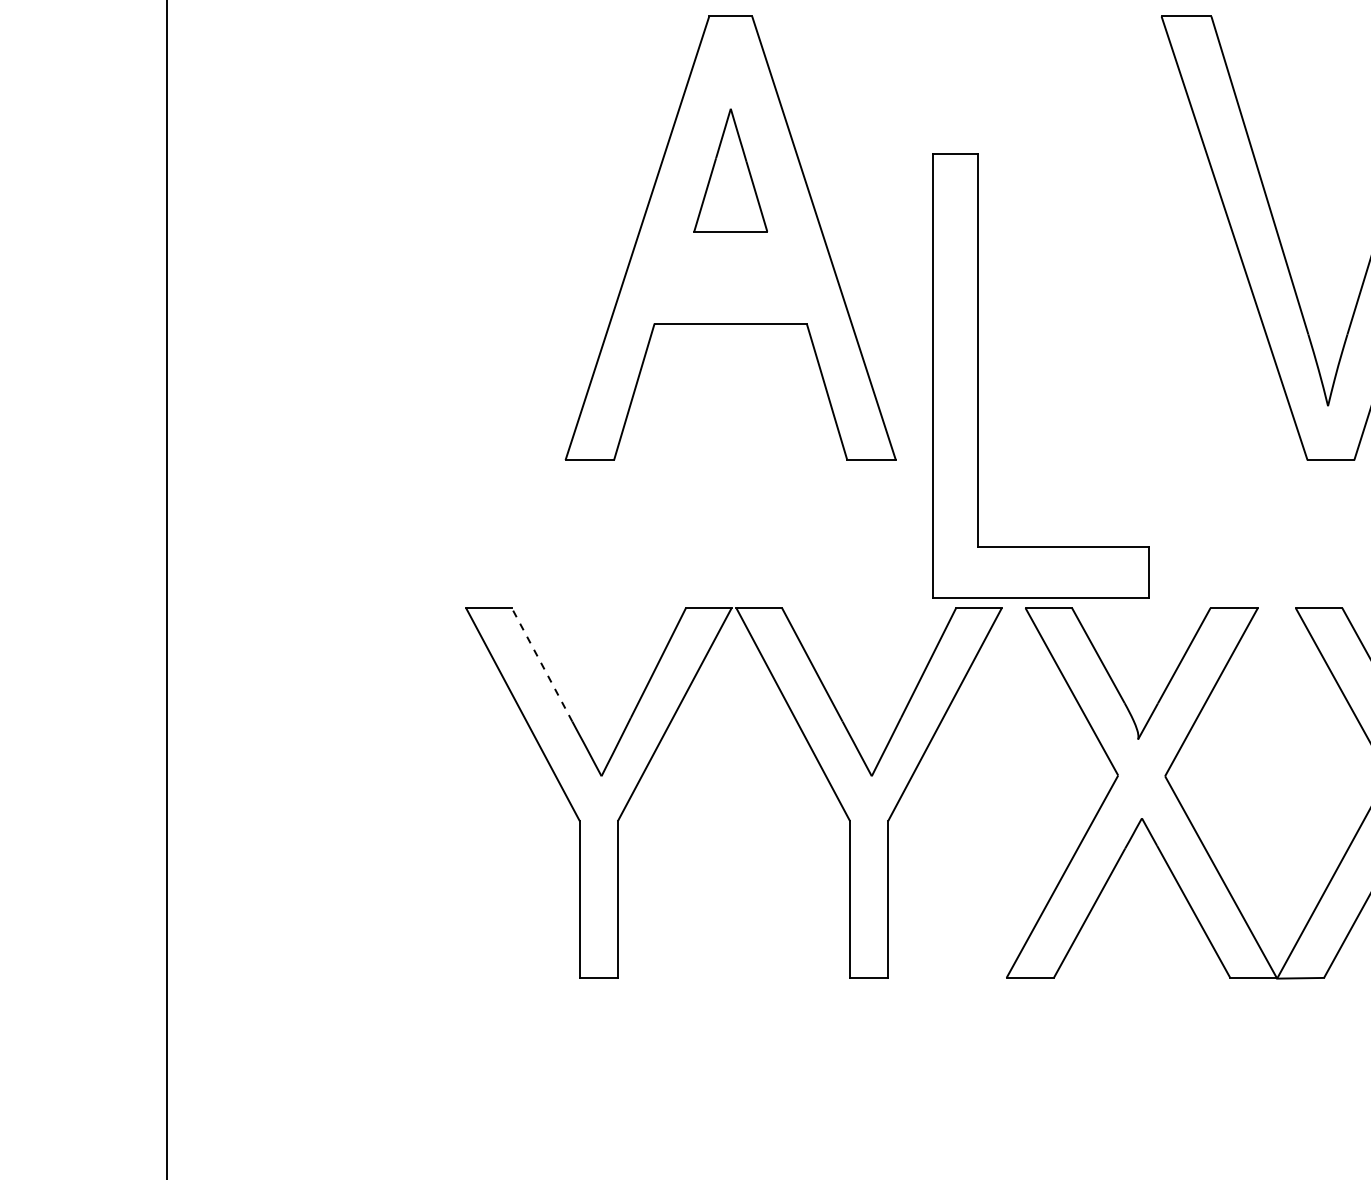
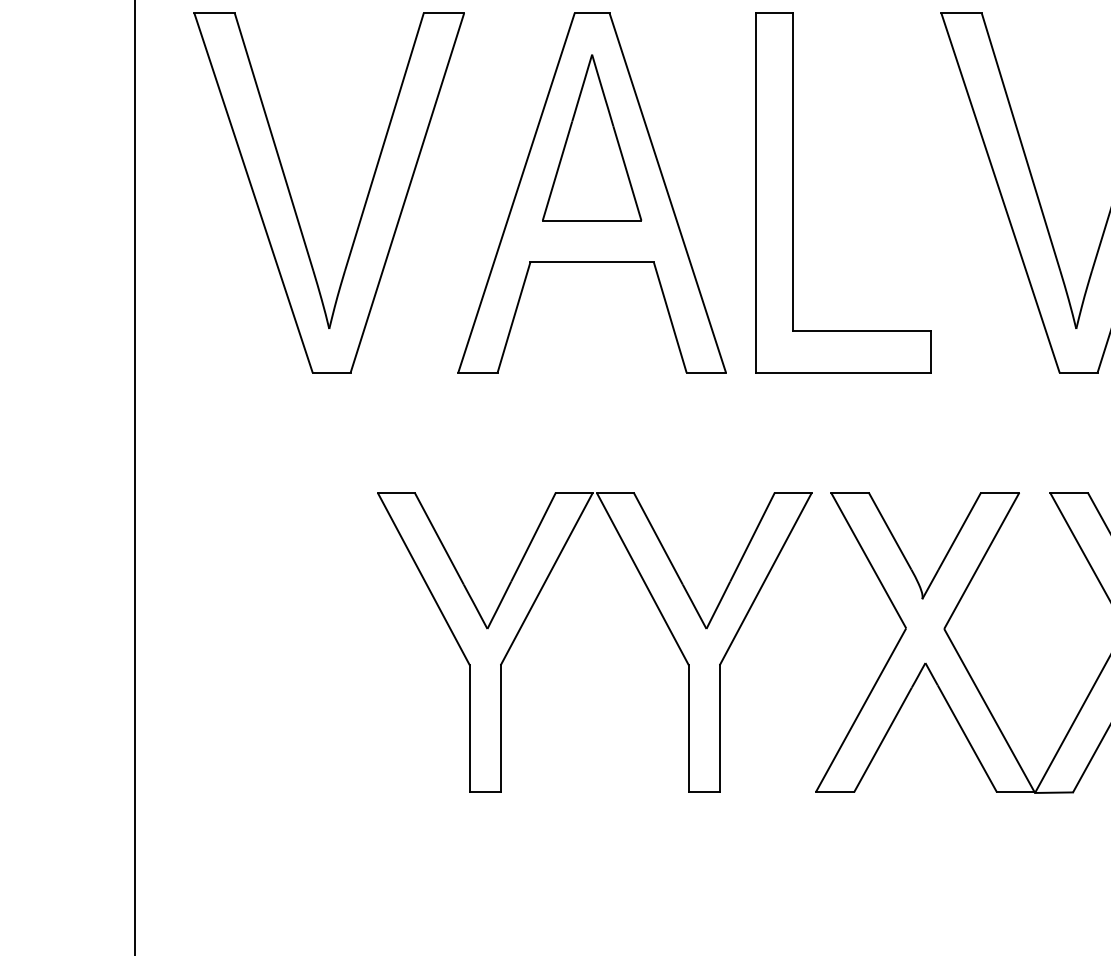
part: (730, 170) -> (591, 137), size x1.67
part: (449, 252) -> (364, 204), added
part: (978, 375) -> (792, 192), moved
line: (541, 664) -> (438, 538), dashed -> solid

